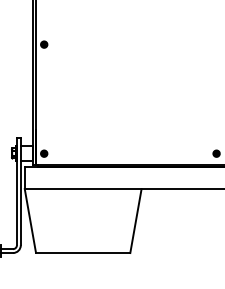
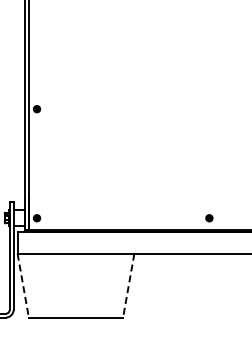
line: (30, 221) -> (23, 286), solid -> dashed
line: (135, 221) -> (128, 286), solid -> dashed

